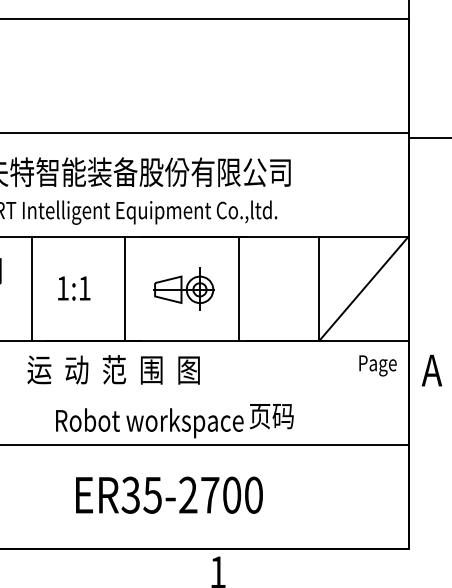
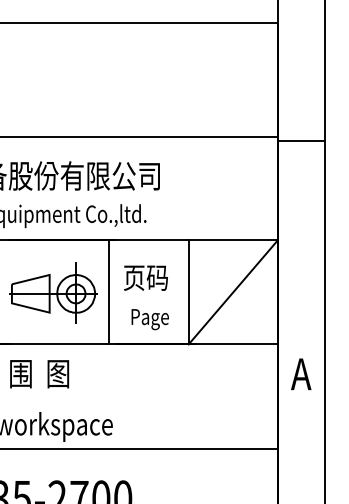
part: (183, 288) -> (52, 292), size x1.43
text: (377, 365) -> (149, 319), moved
text: (271, 416) -> (145, 278), moved

